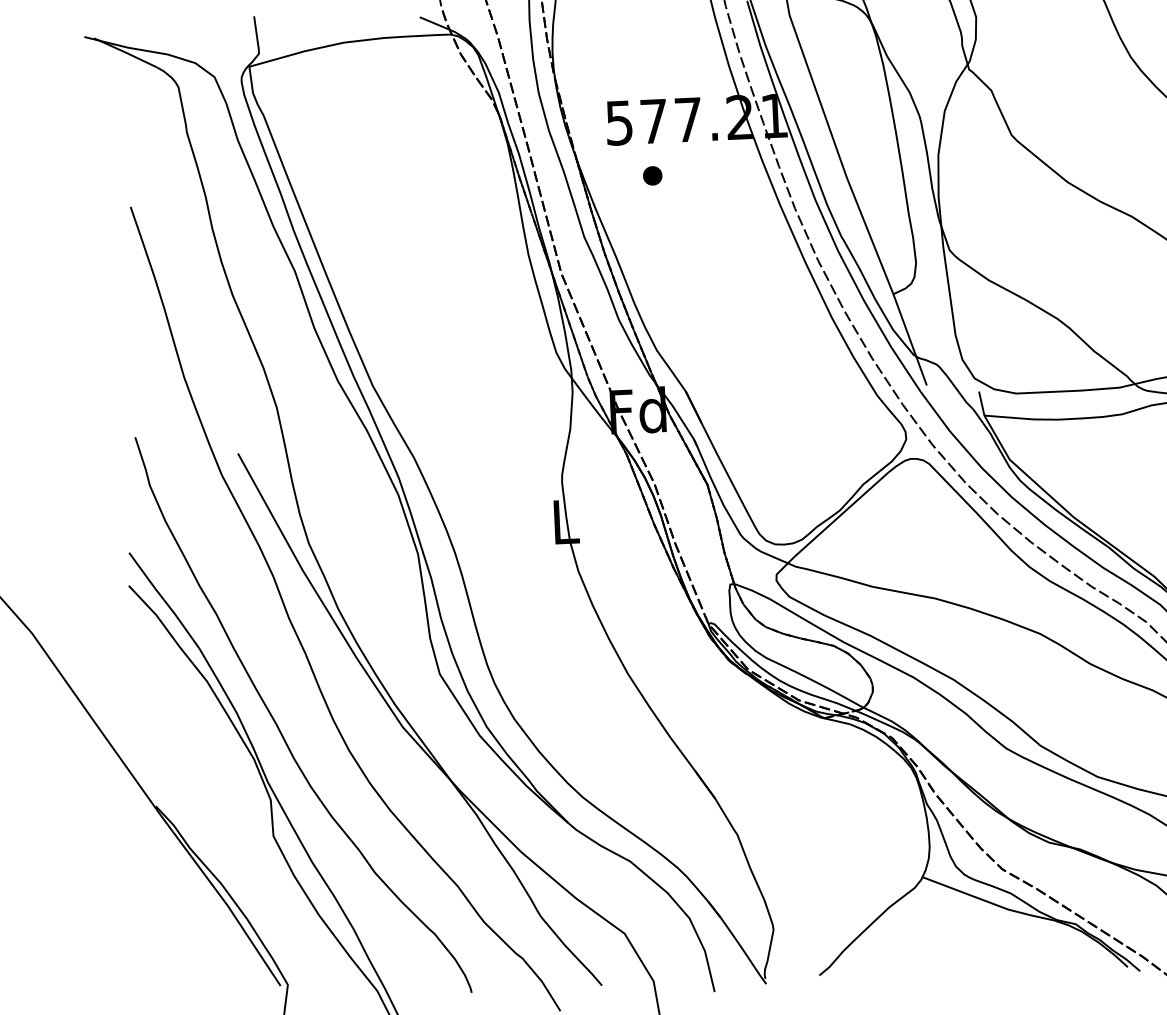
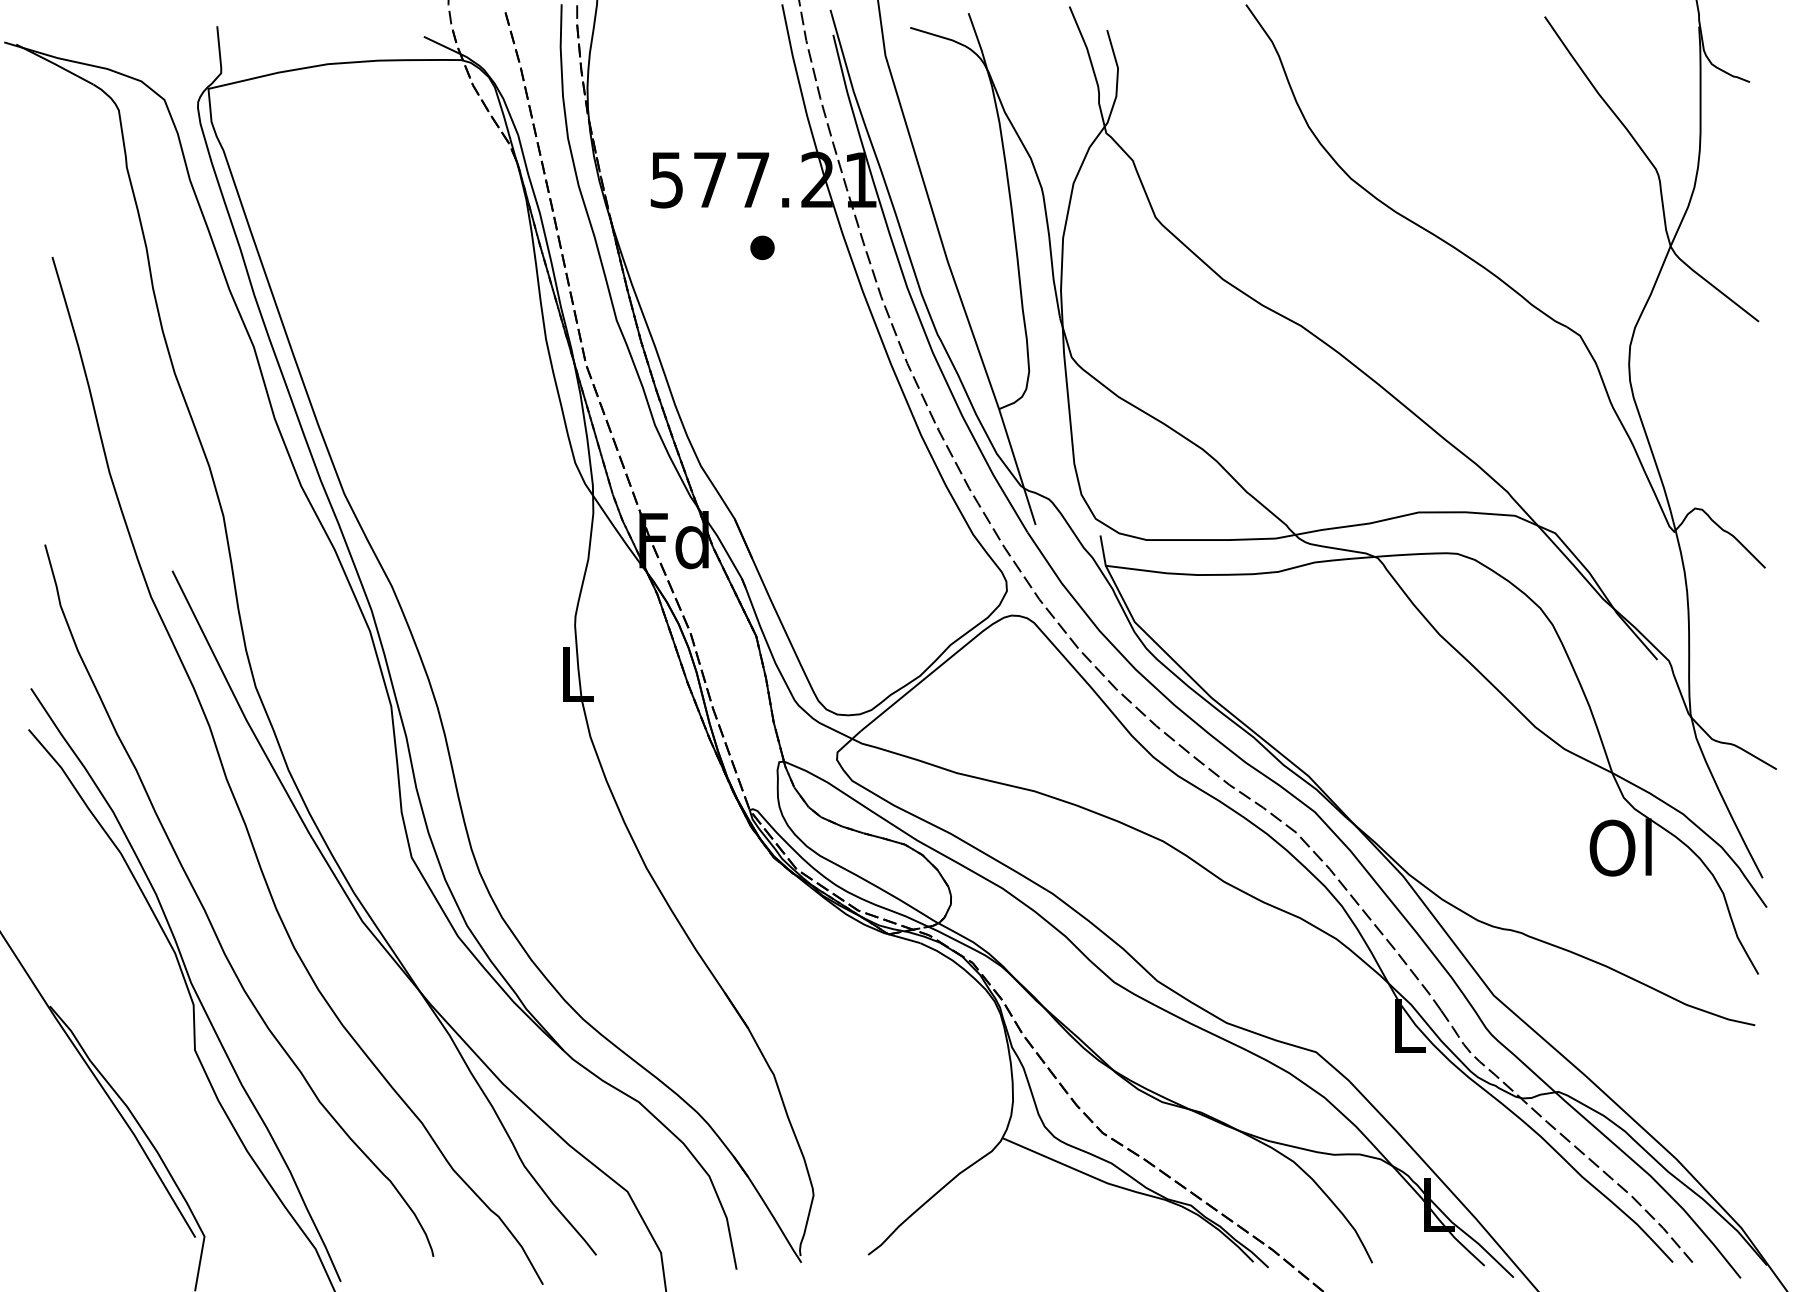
part: (652, 175) -> (762, 247), moved

